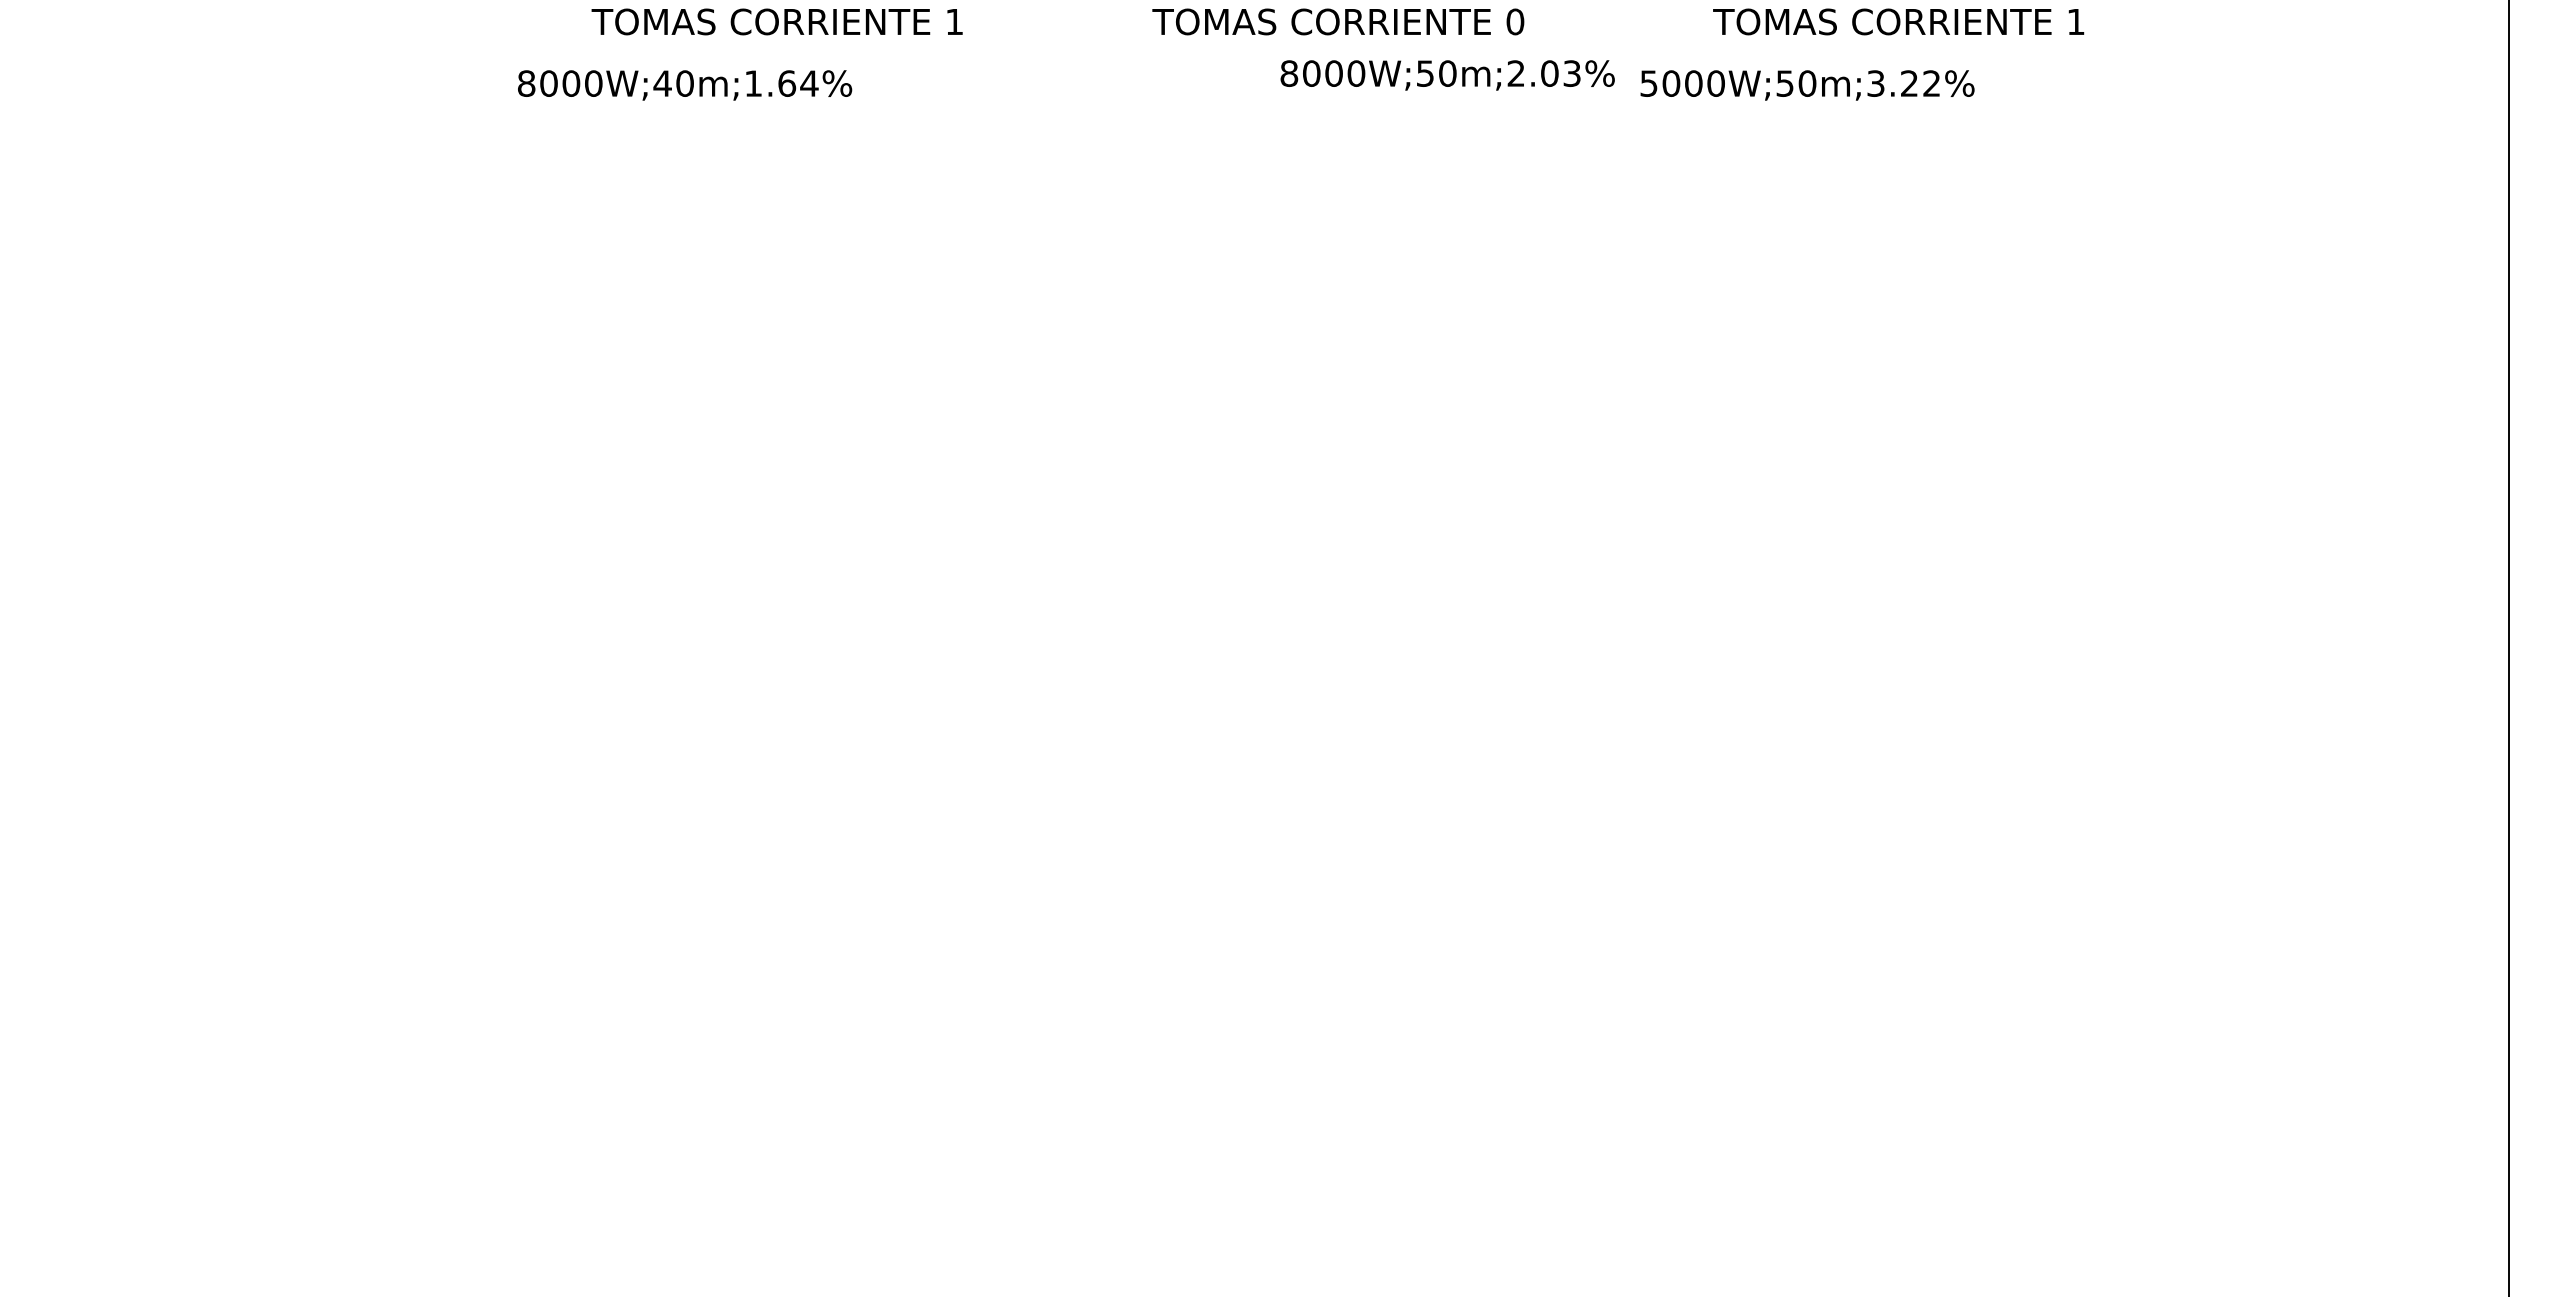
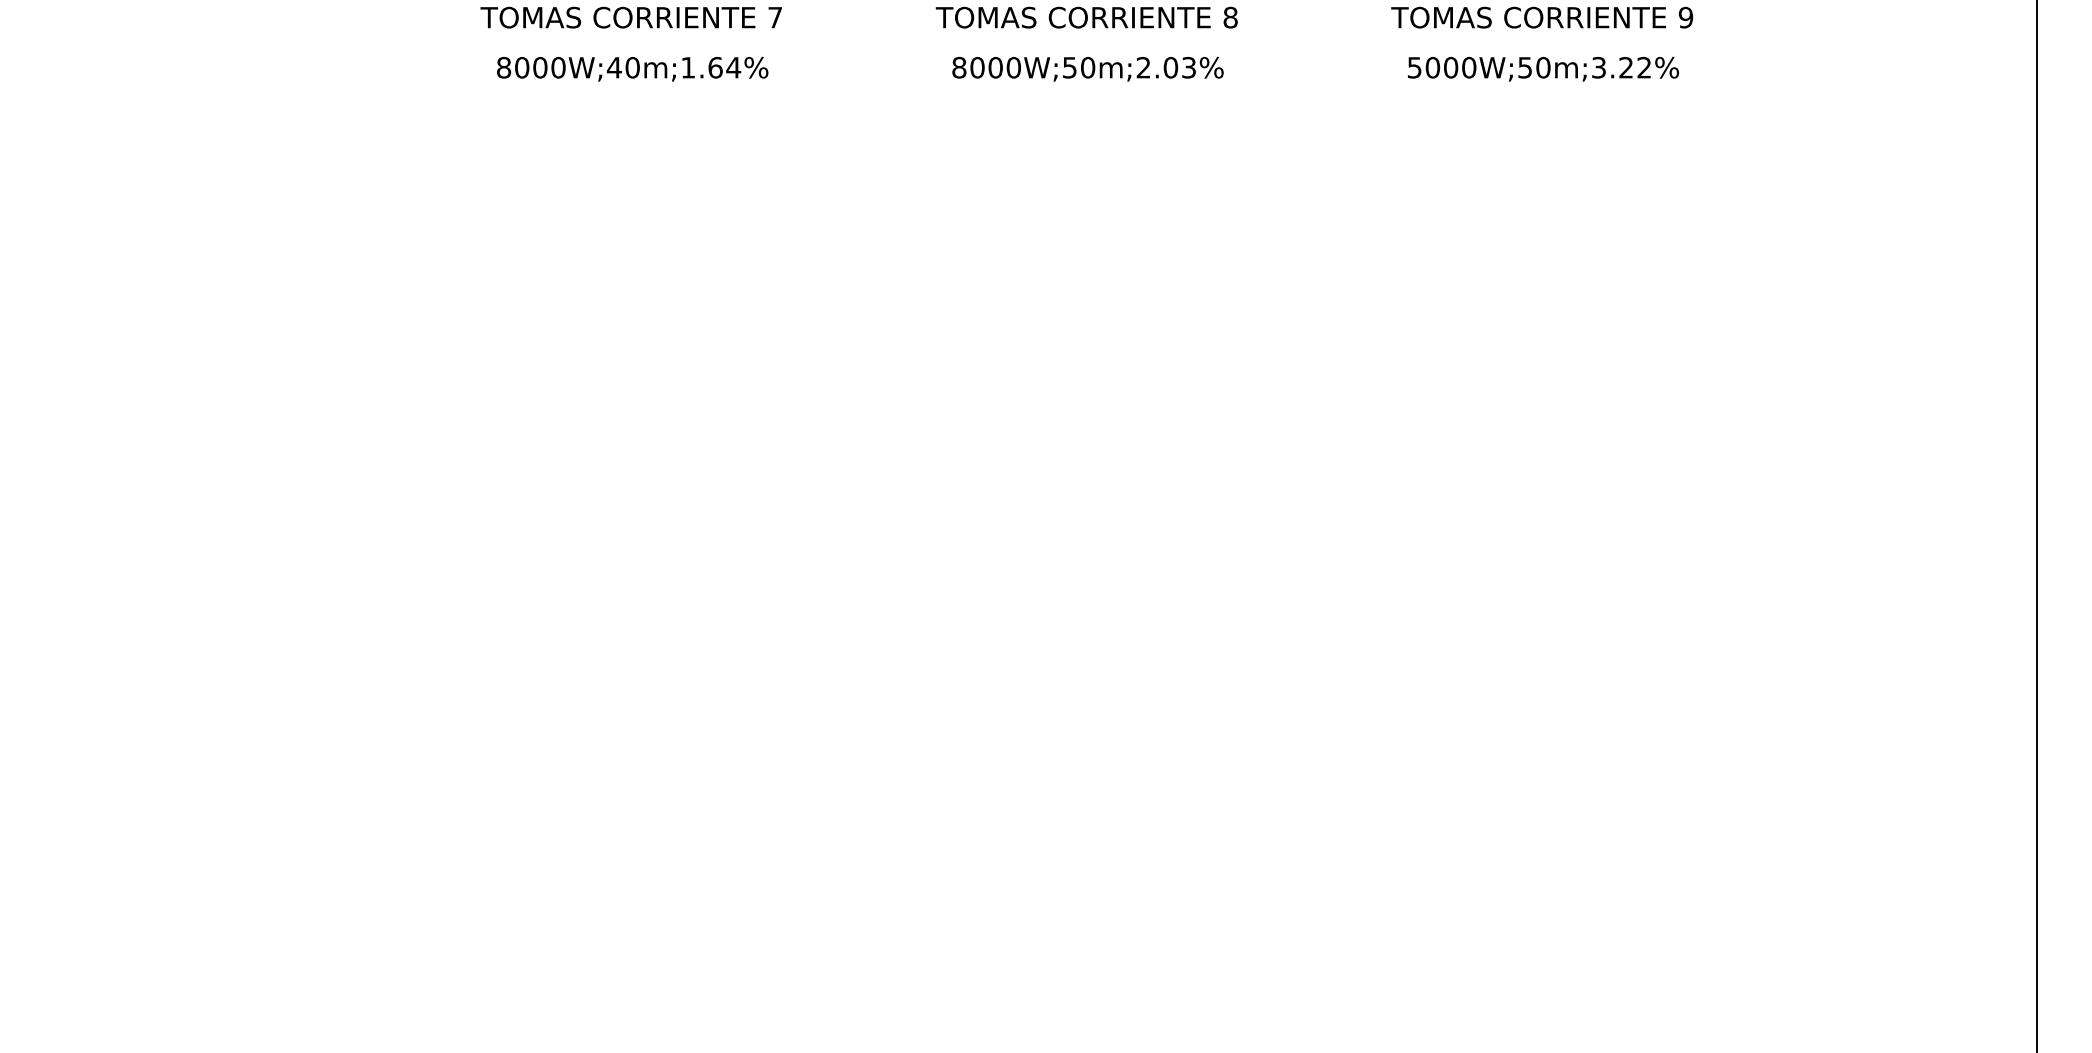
text: (954, 21) -> (775, 17), 1 -> 7
text: (2075, 21) -> (1685, 17), 1 -> 9
text: (1515, 22) -> (1230, 18), 0 -> 8
text: (1447, 75) -> (1087, 69), moved
text: (685, 85) -> (633, 69), moved
text: (1807, 85) -> (1543, 69), moved

